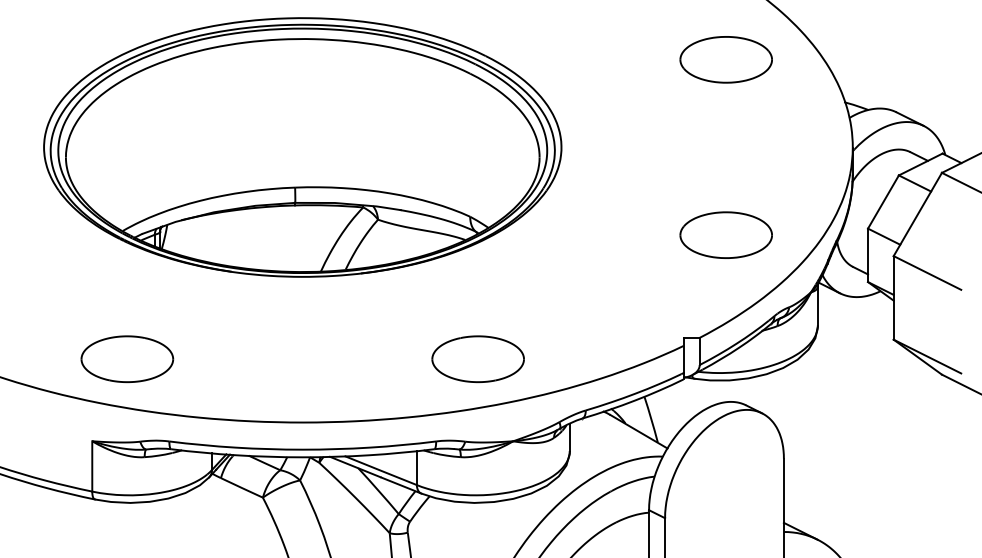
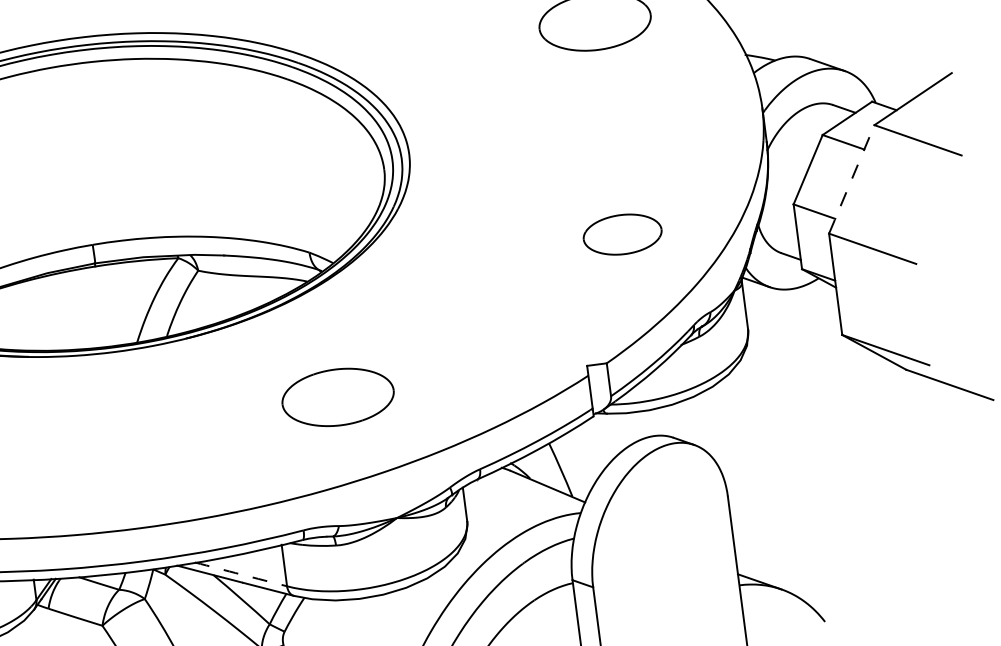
line: (918, 214) -> (852, 179), solid -> dashed
part: (725, 234) -> (621, 233), size x0.7
part: (477, 359) -> (337, 397), moved
arc: (380, 470) -> (240, 574), solid -> dashed

